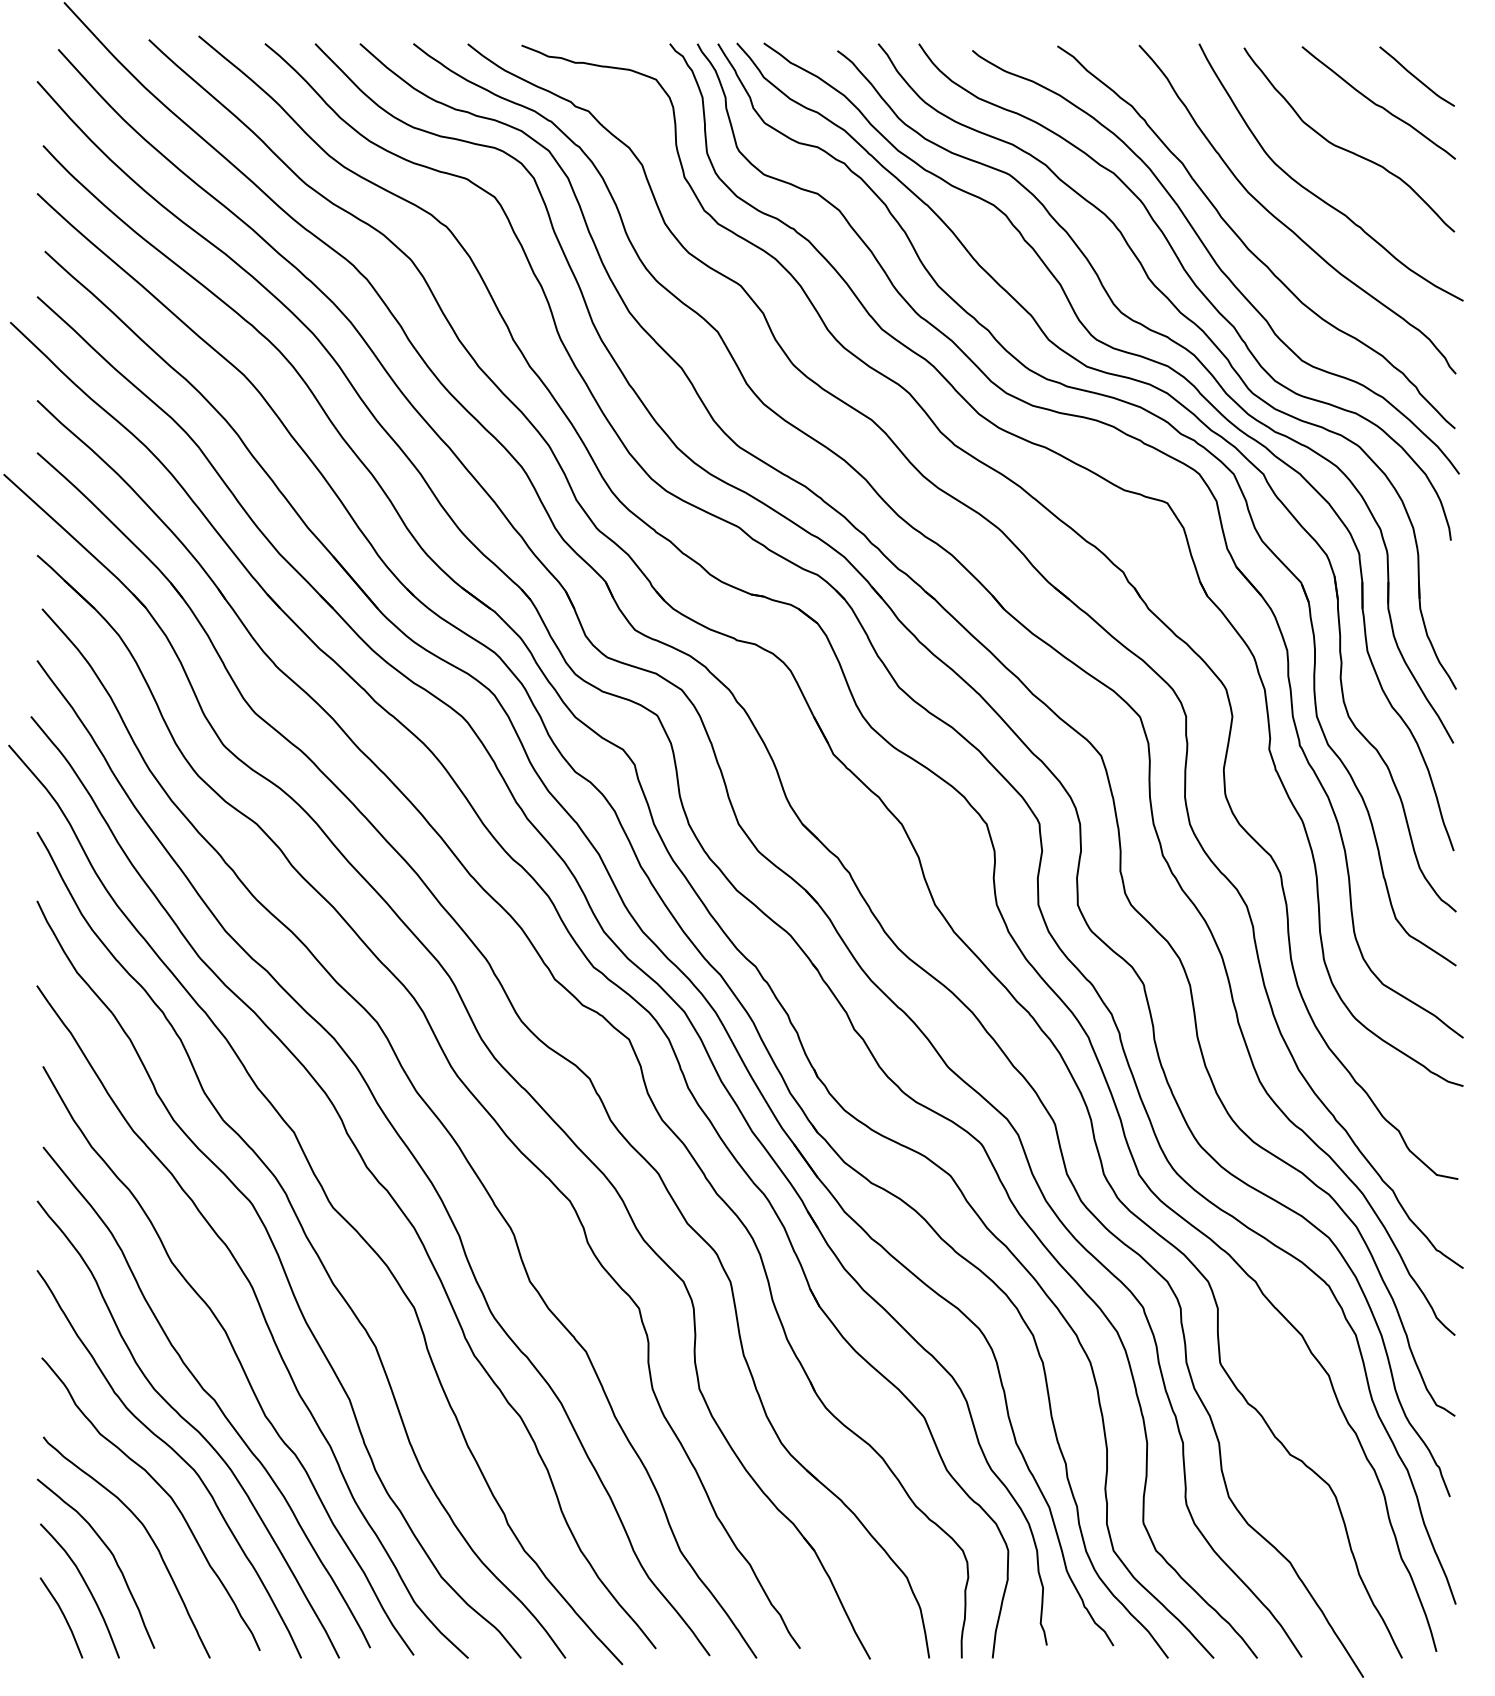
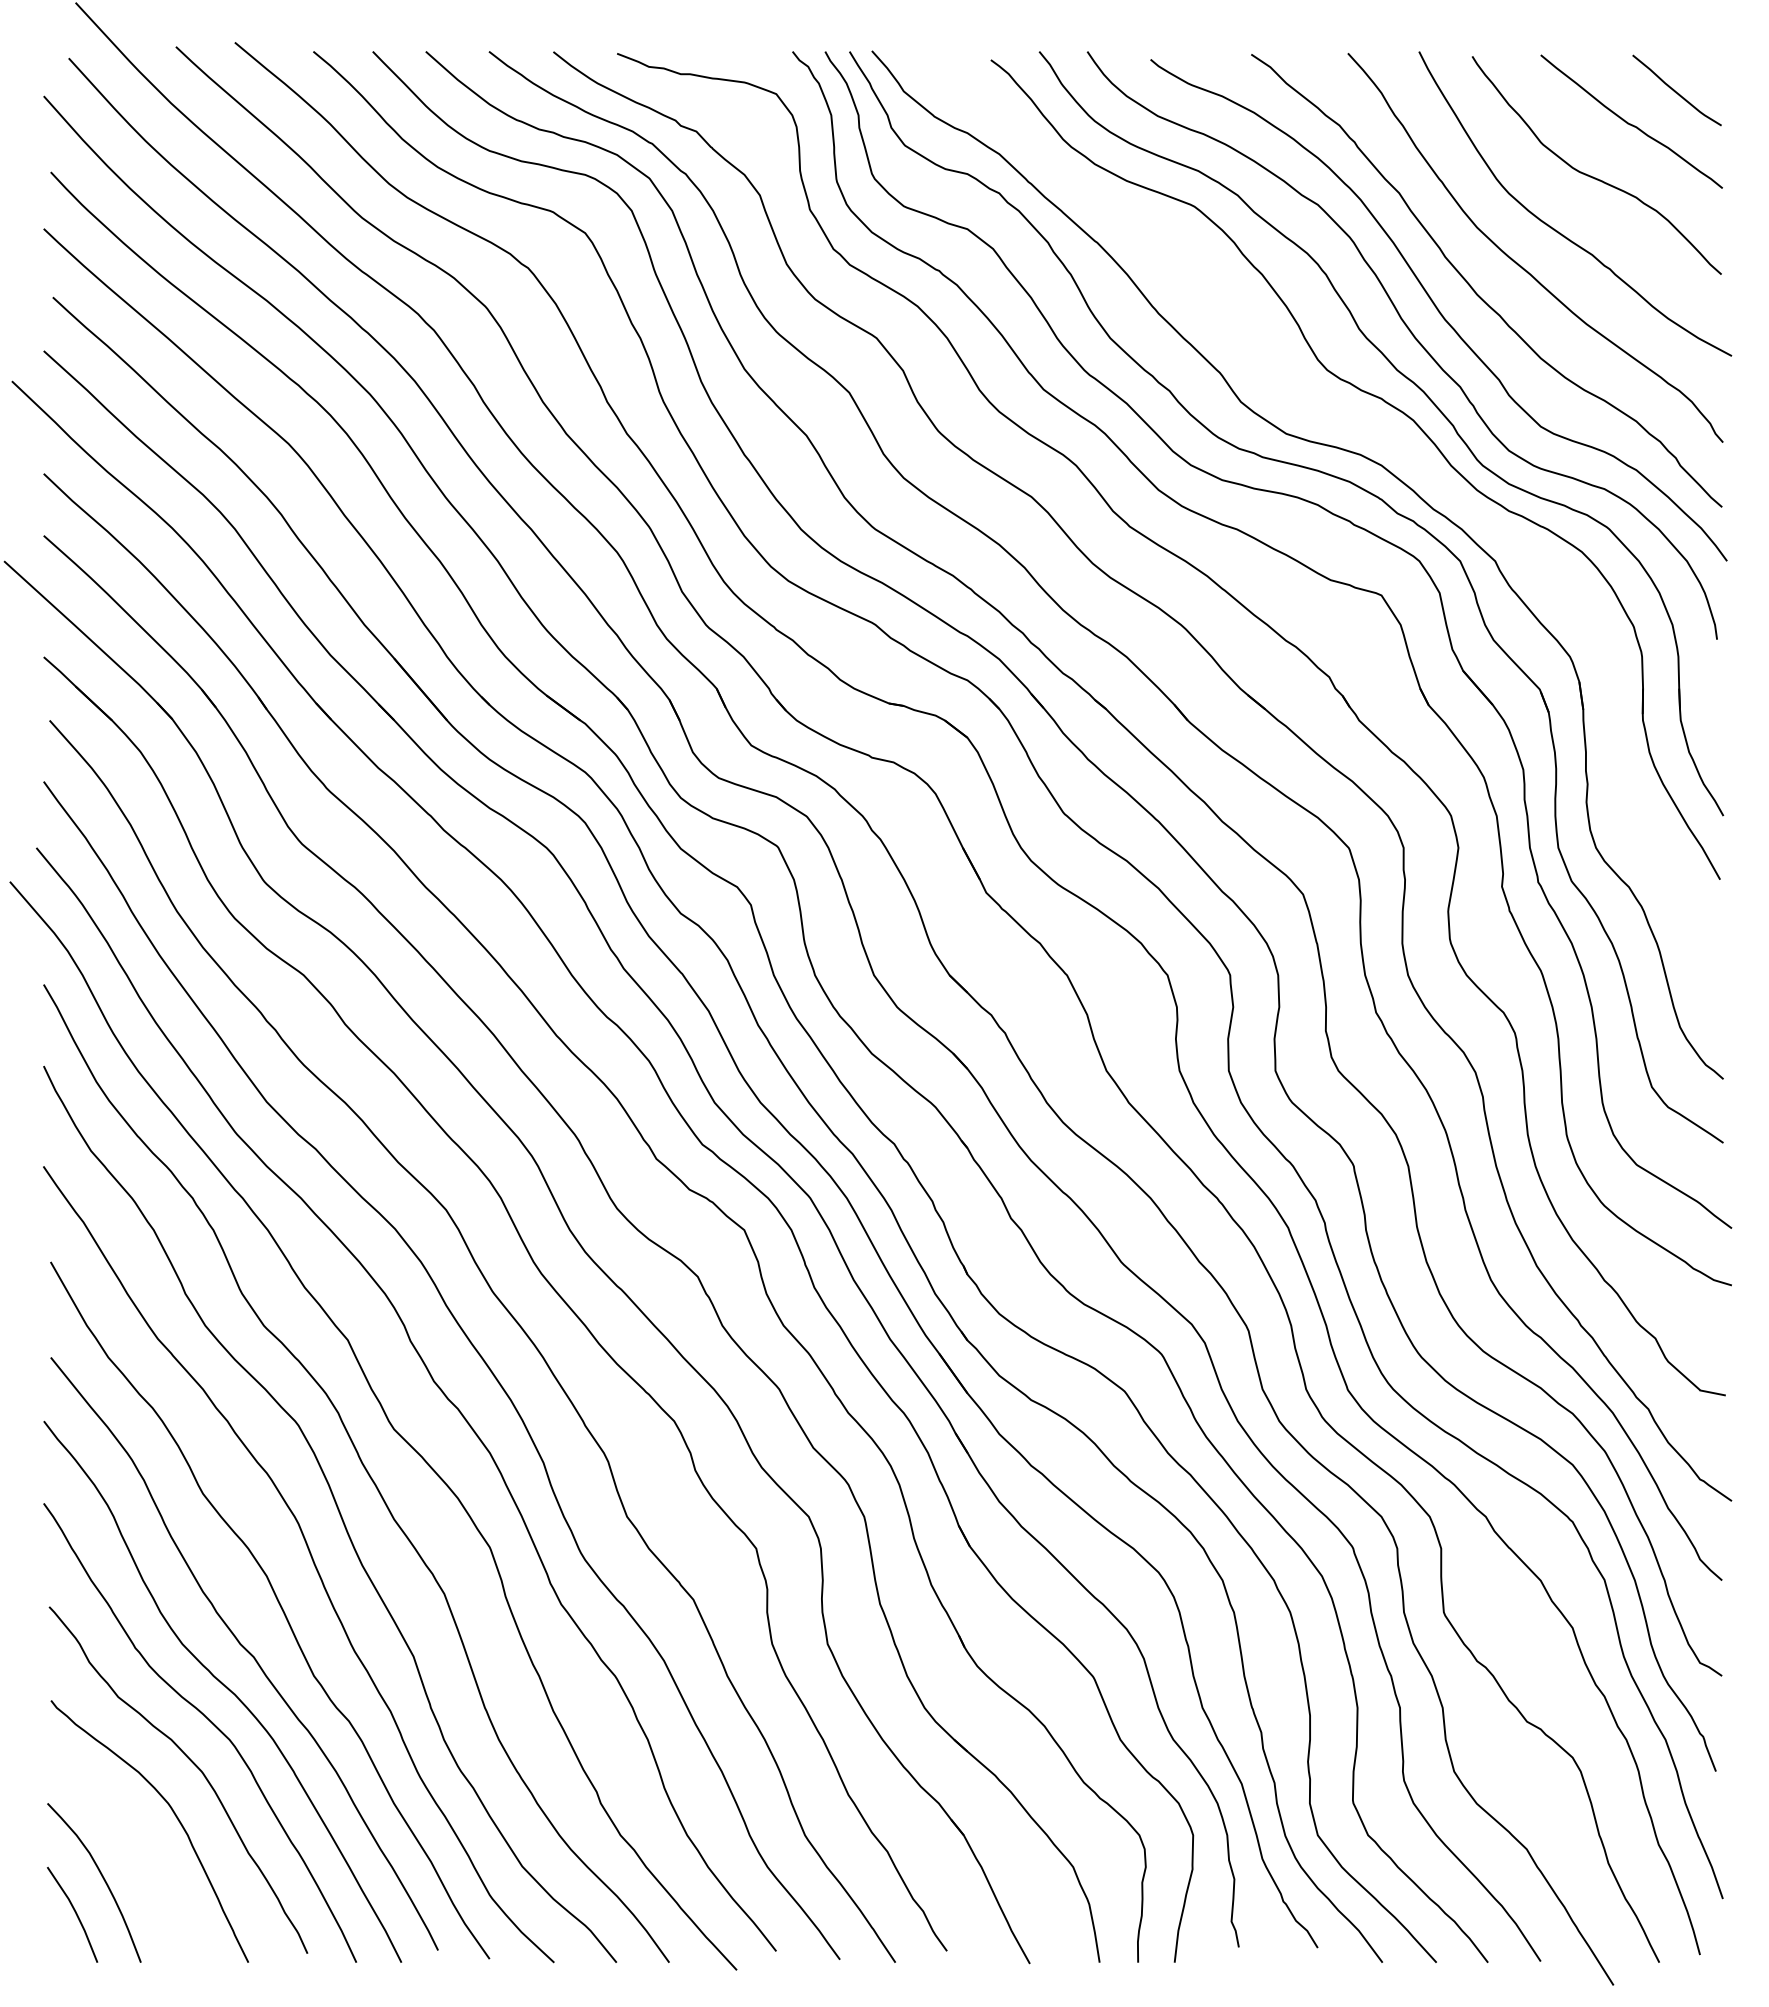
part: (1133, 355) -> (1341, 420), removed
curve: (111, 1554) -> (131, 1839), removed

